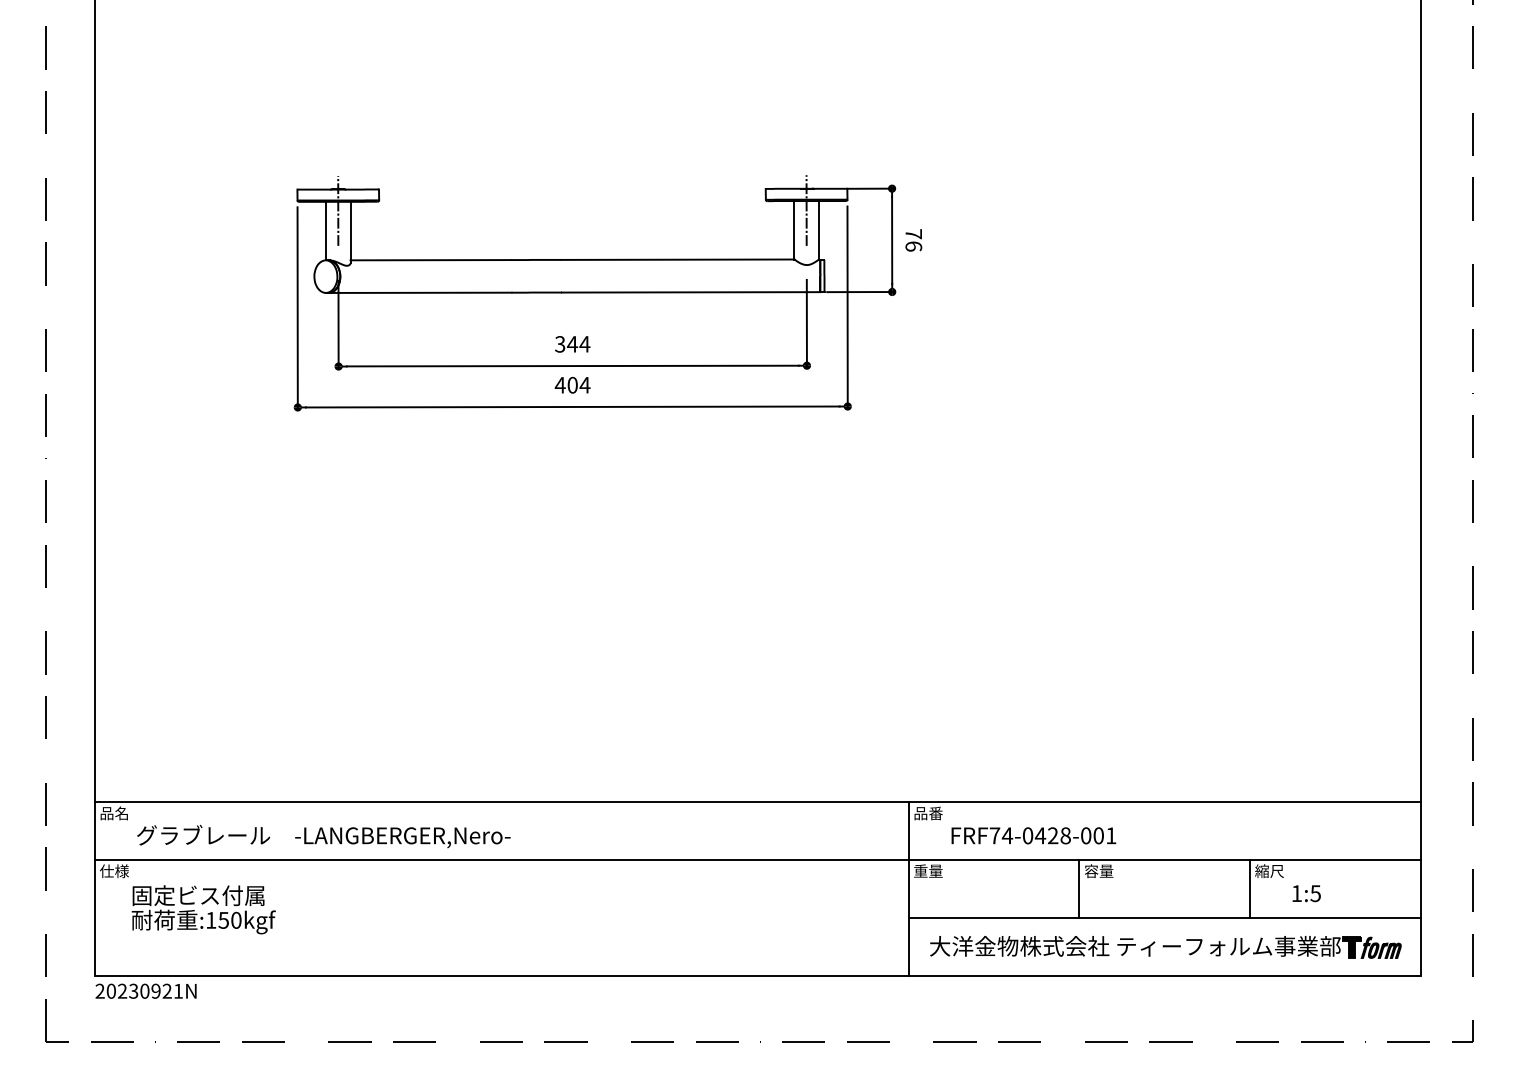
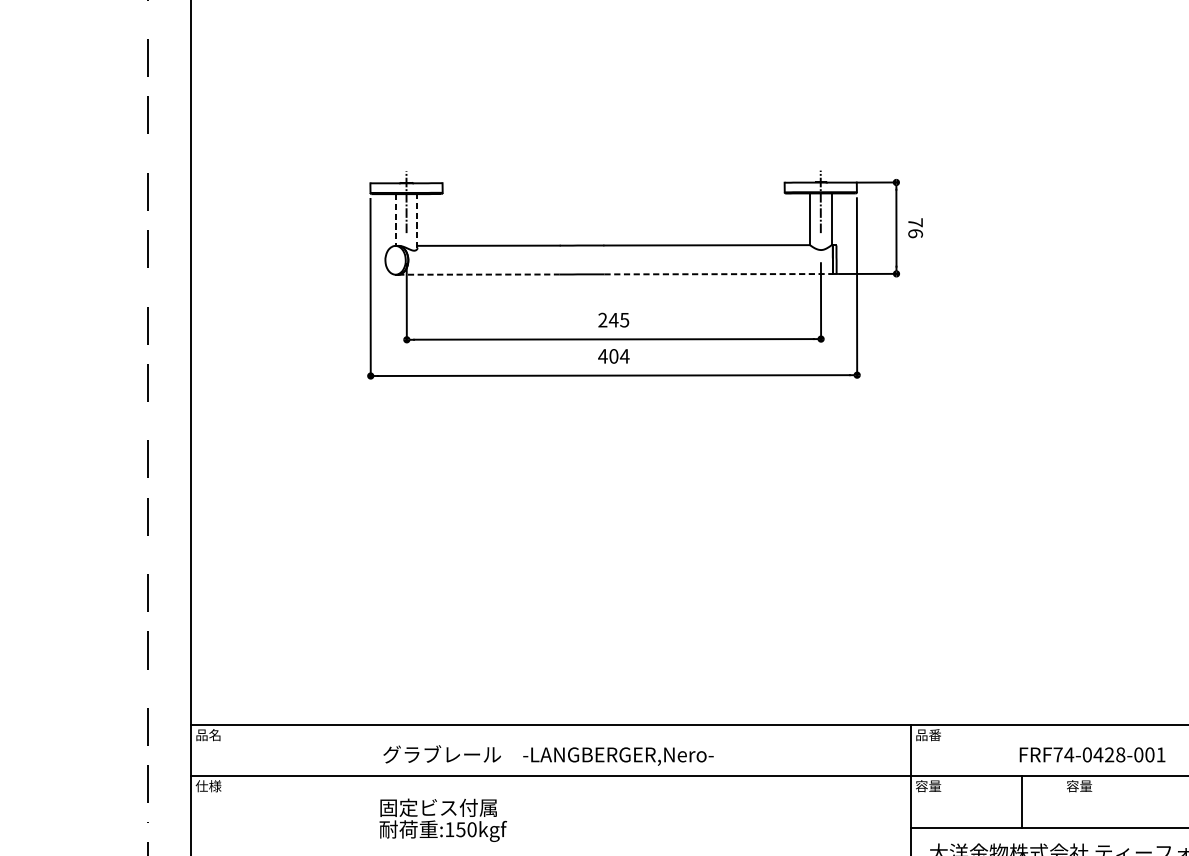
line: (326, 231) -> (396, 220), solid -> dashed
line: (350, 231) -> (417, 220), solid -> dashed
line: (420, 292) -> (479, 274), solid -> dashed
line: (691, 292) -> (718, 274), solid -> dashed
text: (572, 344) -> (613, 320), 344 -> 245
text: (1033, 835) -> (1092, 754), moved
text: (323, 836) -> (548, 755), moved
text: (920, 871) -> (921, 786), 重量 -> 容量
line: (1079, 888) -> (1022, 801), moved
text: (203, 909) -> (443, 820), moved

